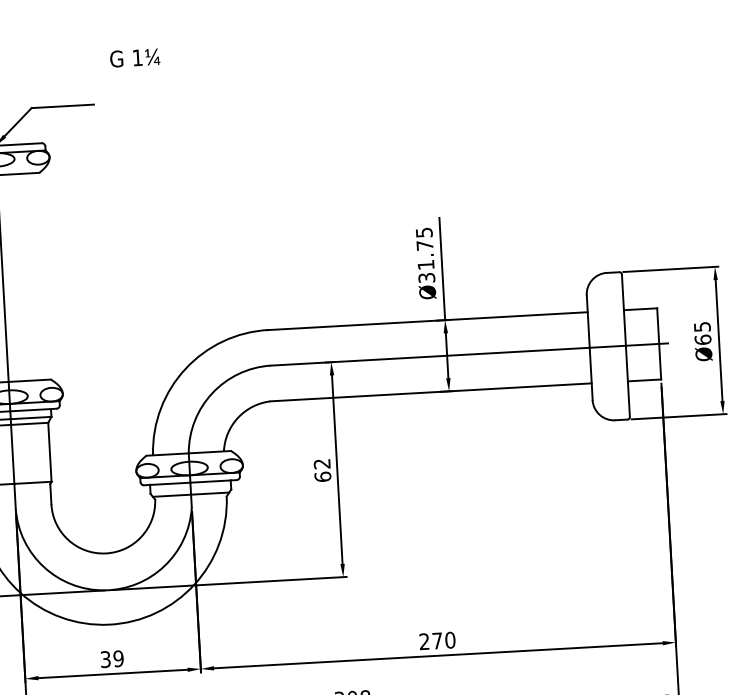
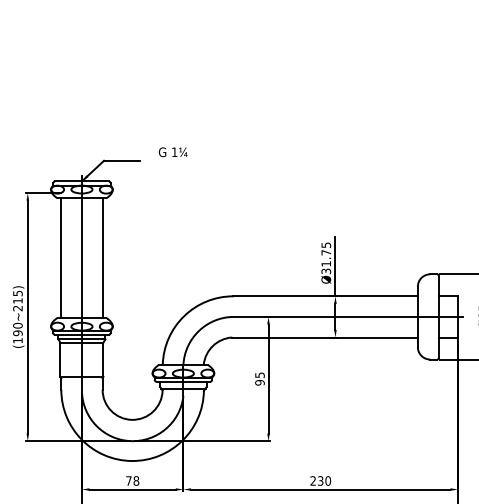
text: (133, 58) -> (172, 152), moved
line: (38, 277) -> (102, 258), added
text: (321, 469) -> (259, 378), 62 -> 95
text: (437, 640) -> (320, 480), 270 -> 230
text: (111, 658) -> (132, 480), 39 -> 78

